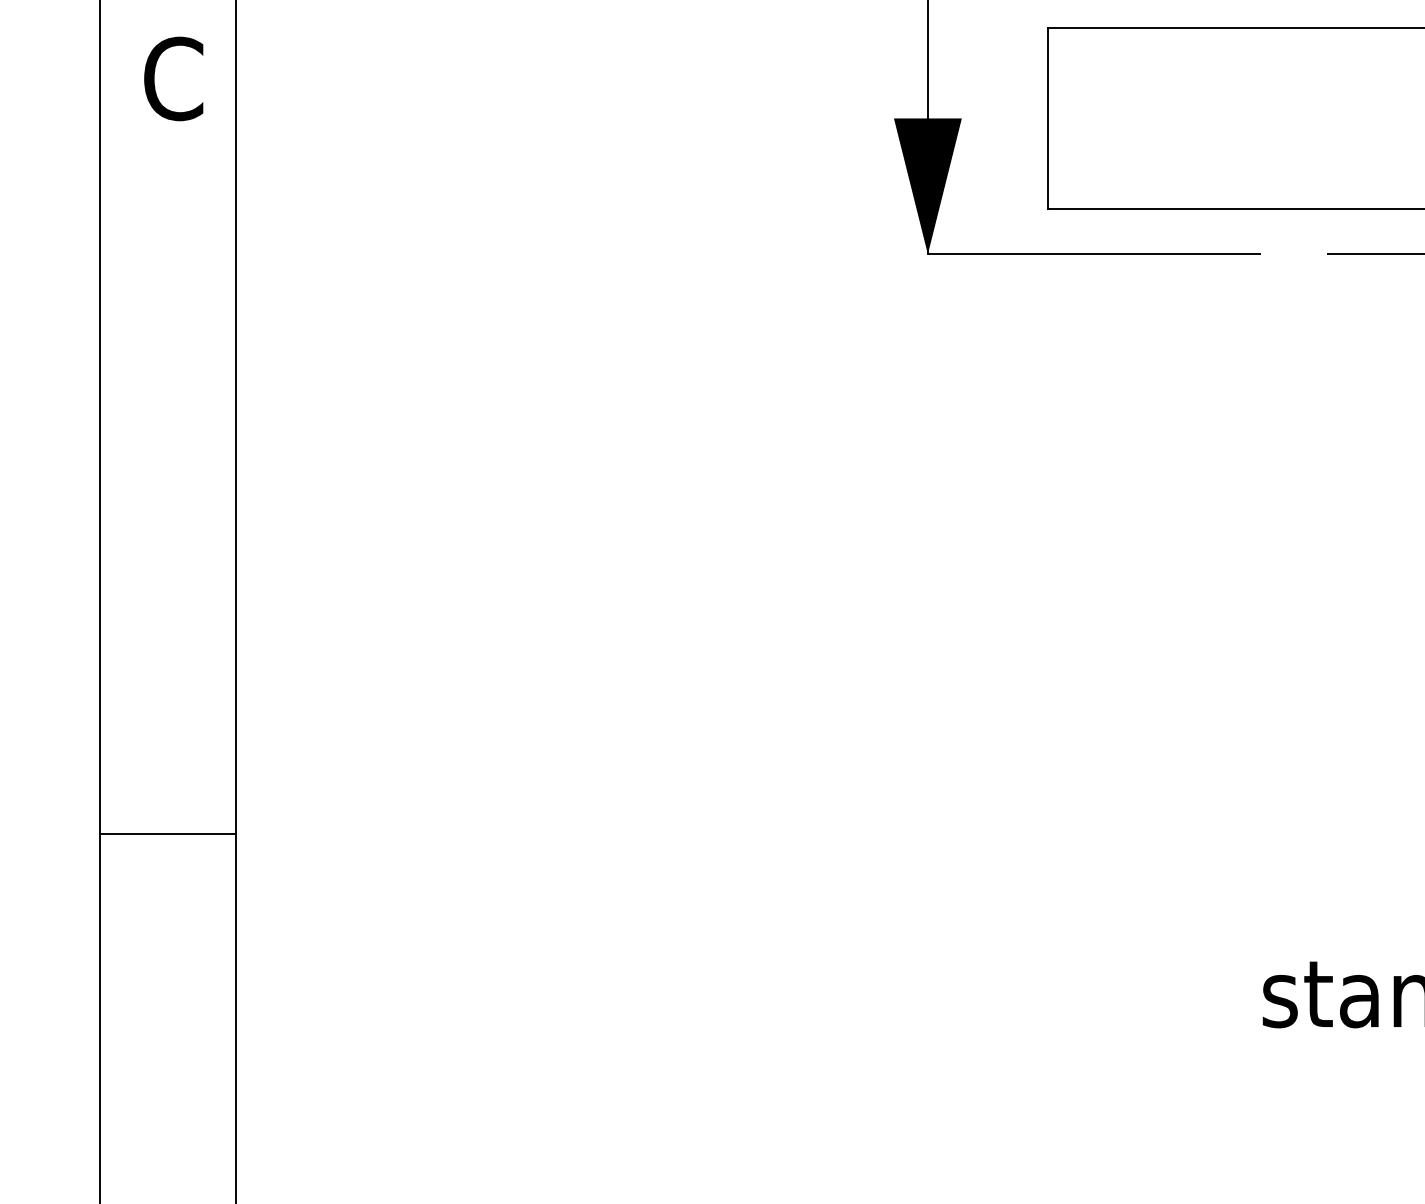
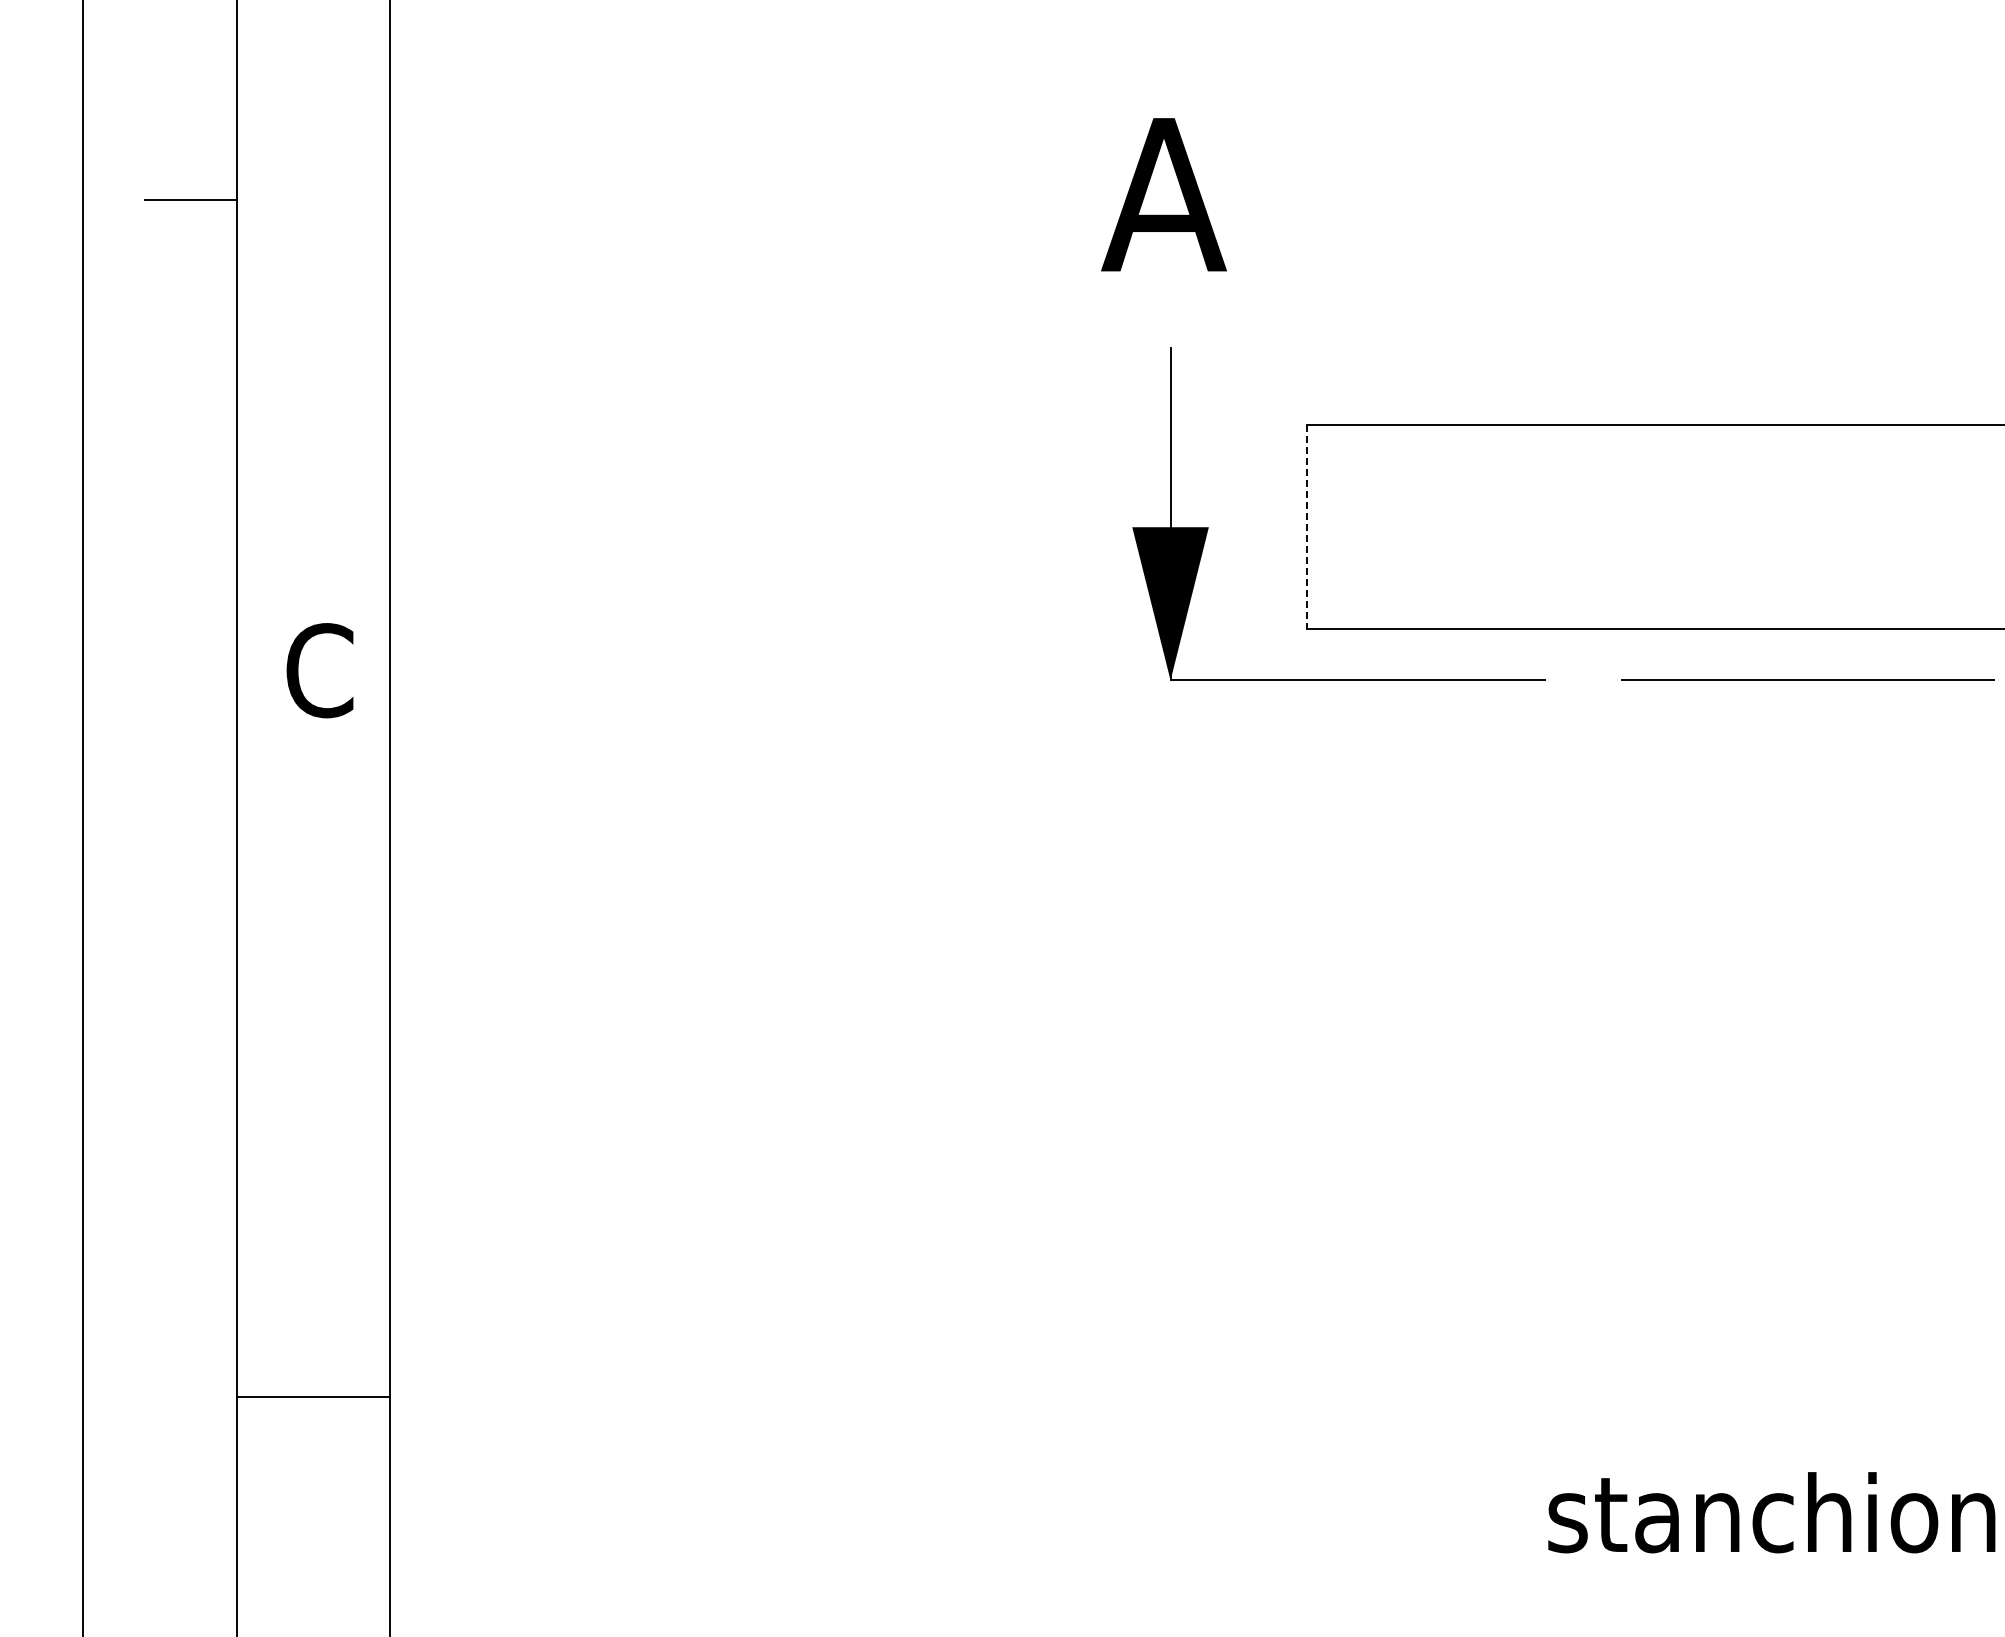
text: (173, 78) -> (319, 670), moved
line: (1048, 118) -> (1306, 527), solid -> dashed
line: (167, 833) -> (312, 1396), moved

